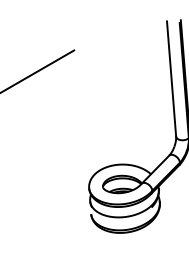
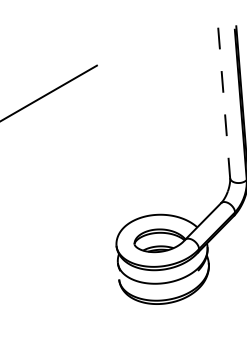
line: (171, 79) -> (224, 103), solid -> dashed

